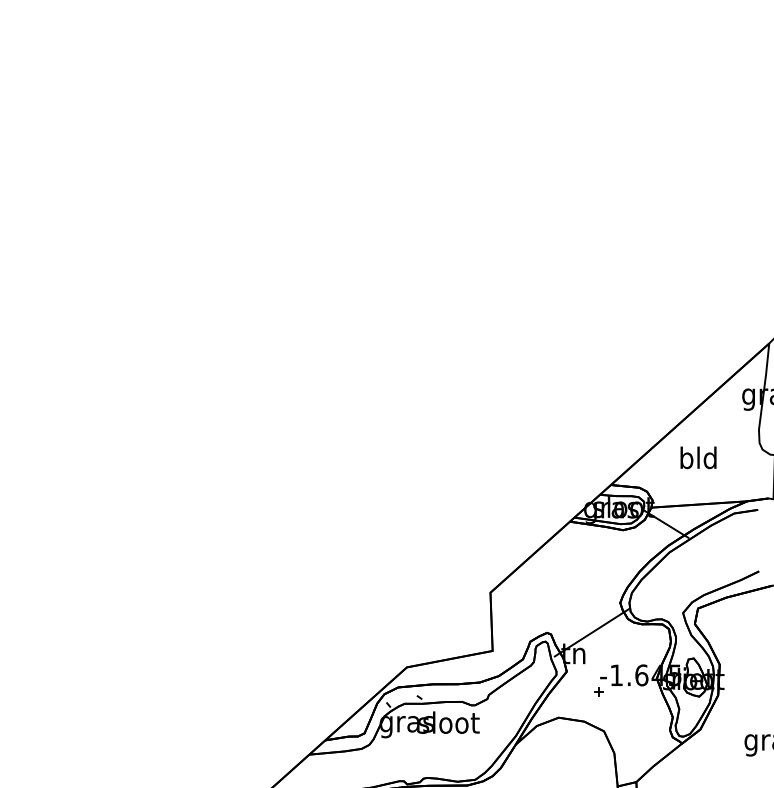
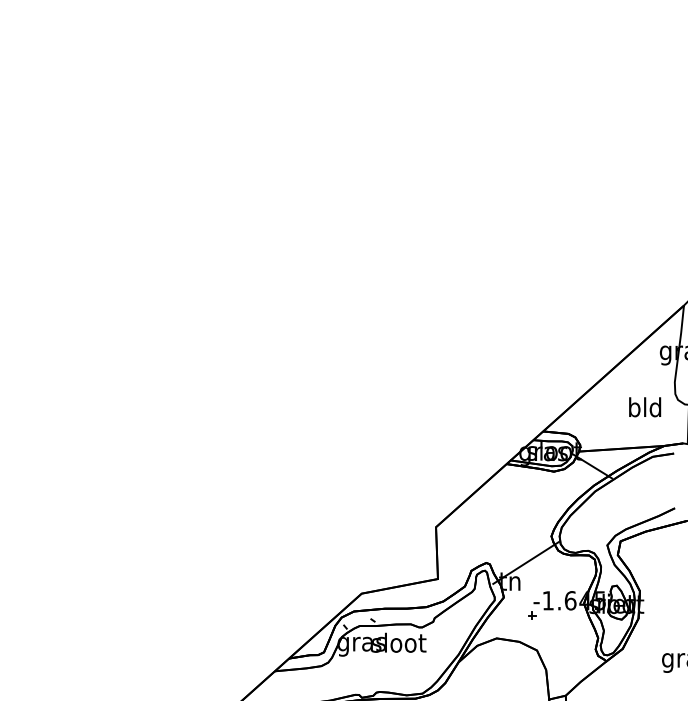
text: (698, 457) -> (645, 406), moved

